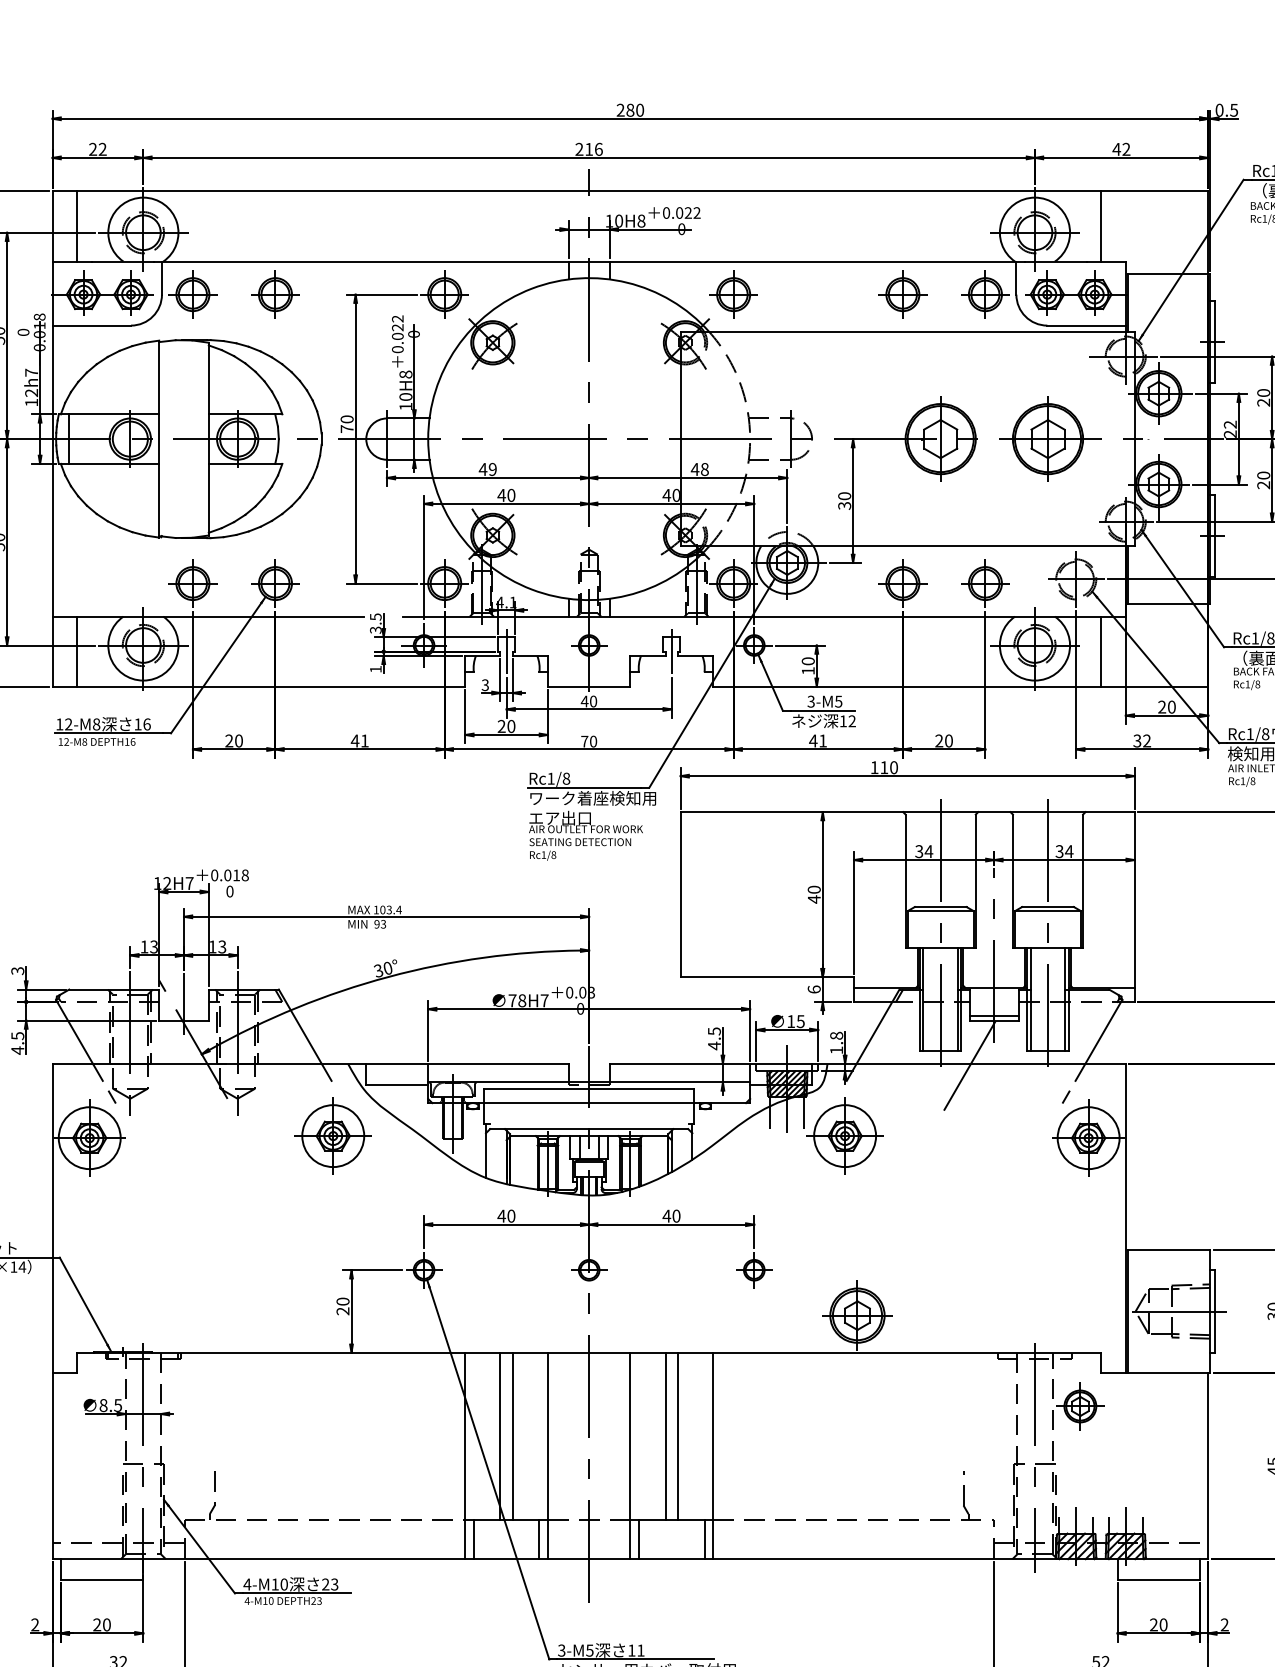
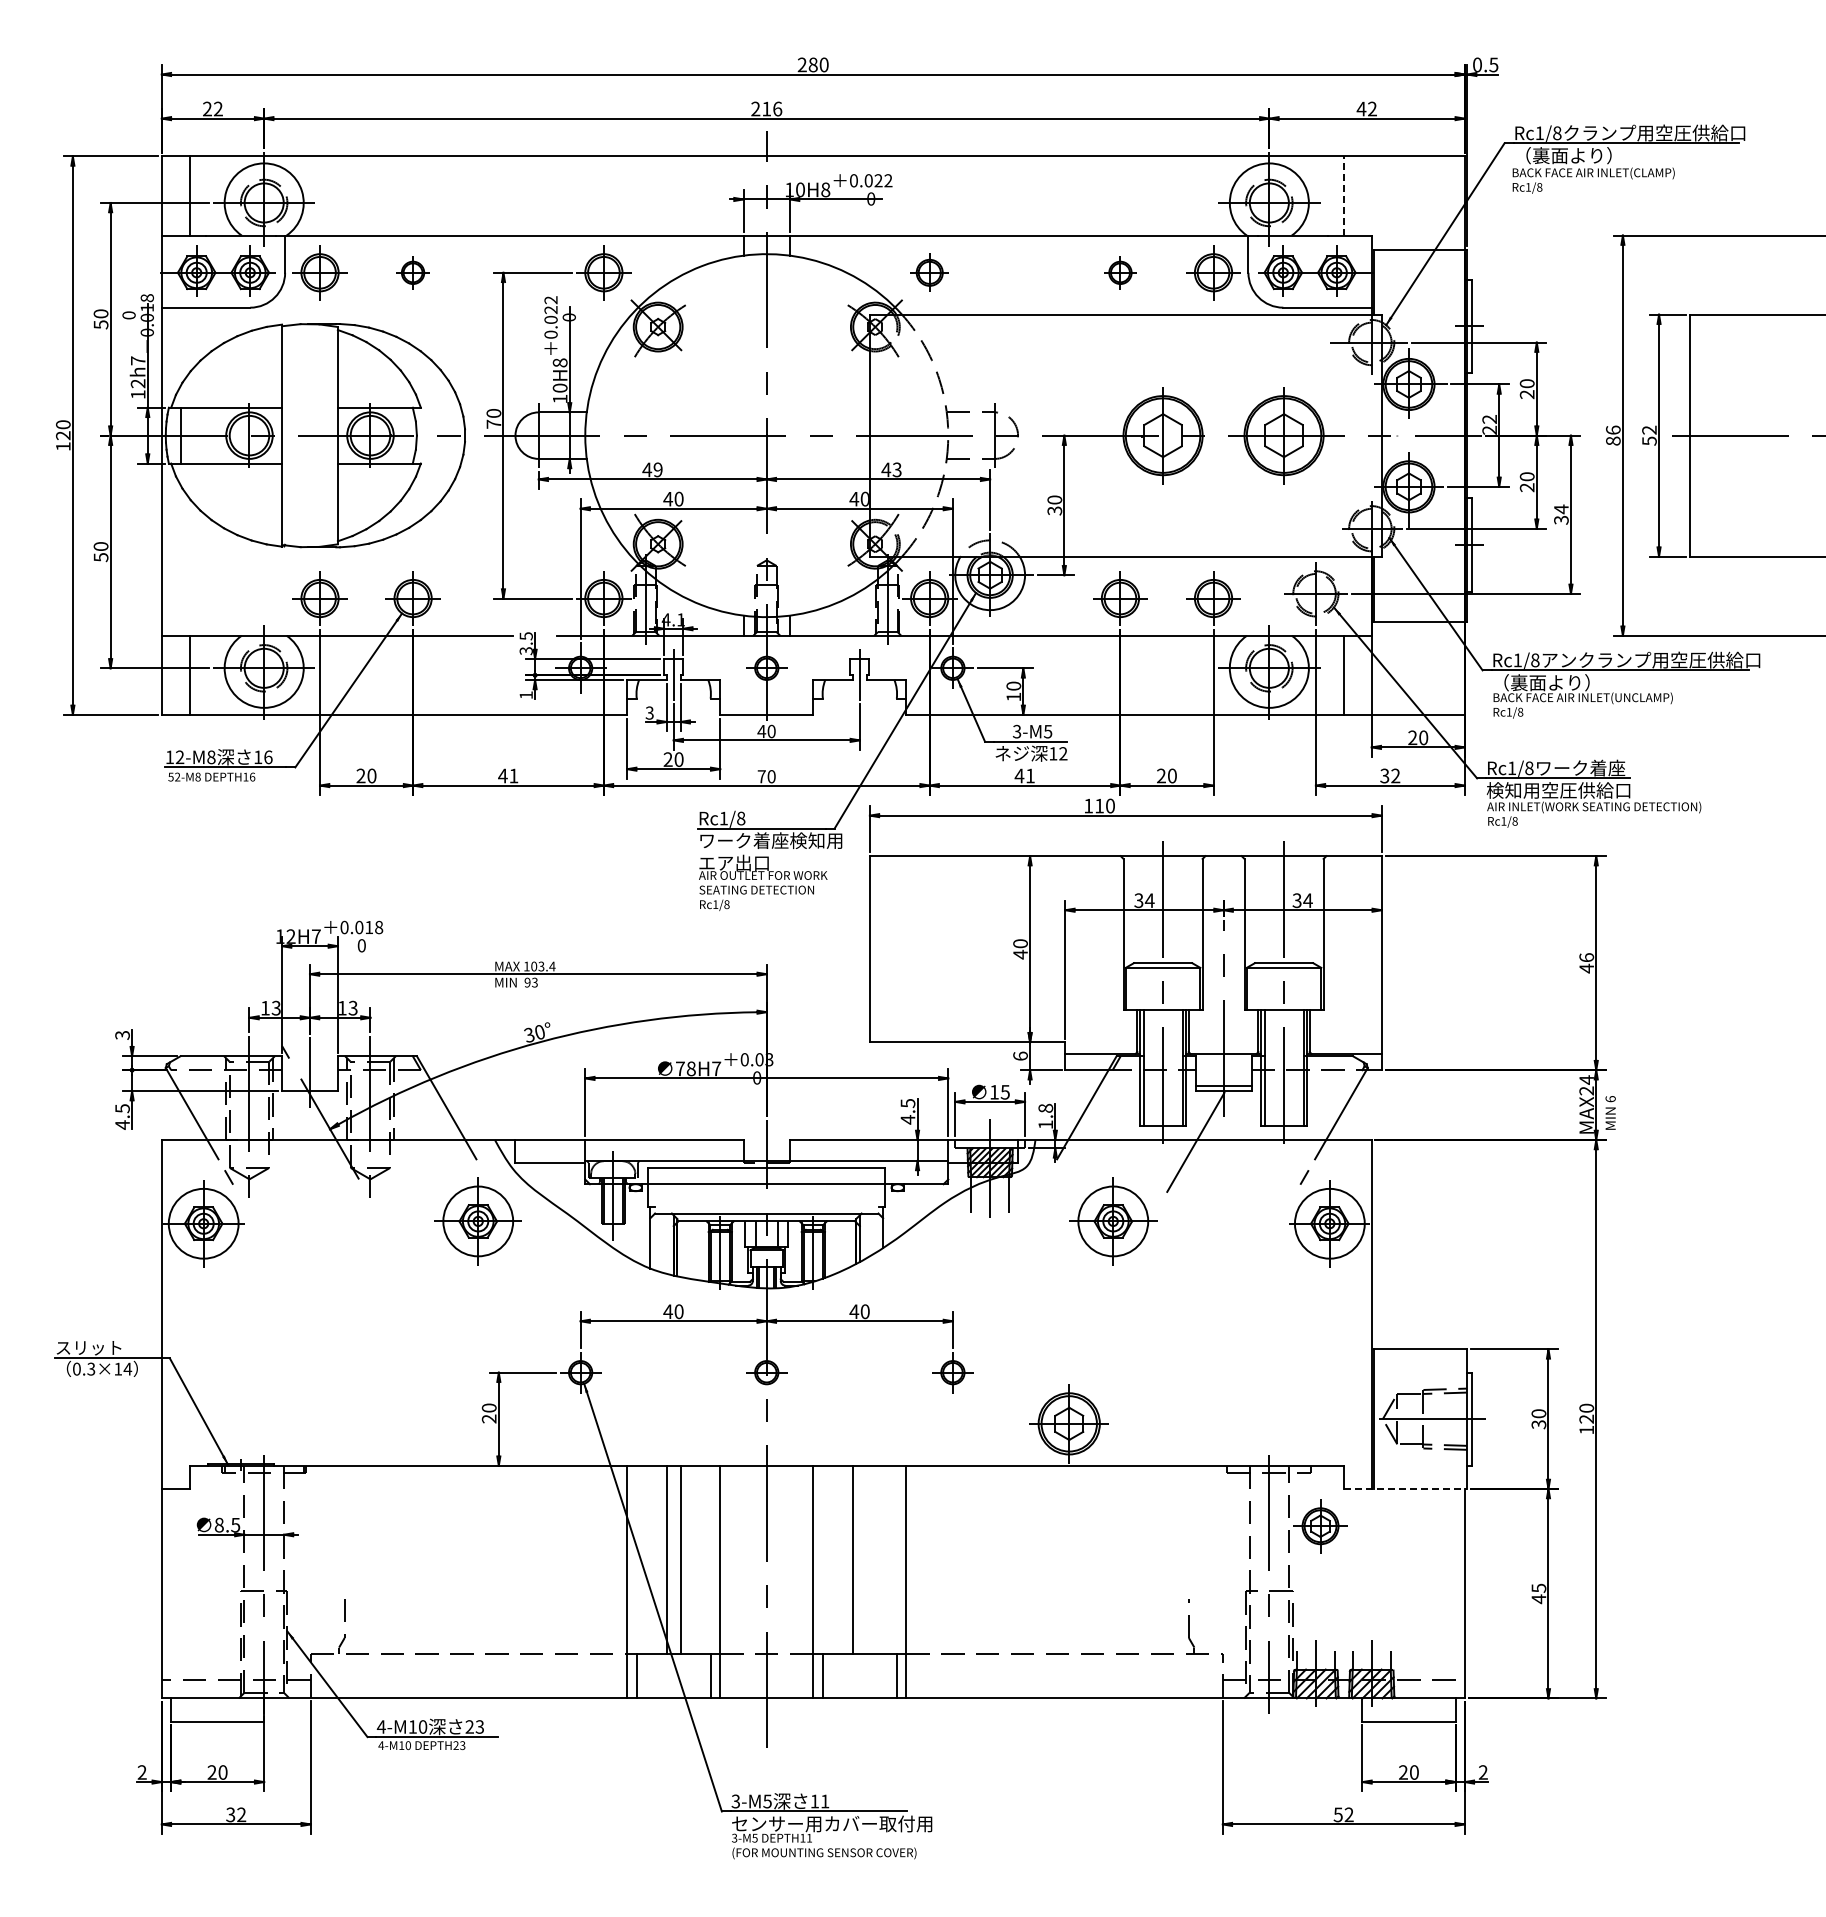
line: (1100, 226) -> (1343, 196), solid -> dashed
part: (274, 294) -> (412, 272), size x0.6
part: (733, 294) -> (929, 272), size x0.7
part: (902, 294) -> (1120, 272), size x0.6
text: (704, 469) -> (896, 469), 48 -> 43
text: (60, 741) -> (170, 776), 12-M8 -> 52-M8
part: (845, 1136) -> (1113, 1221), moved
line: (1155, 1373) -> (1405, 1489), solid -> dashed
line: (677, 1435) -> (866, 1559), removed

